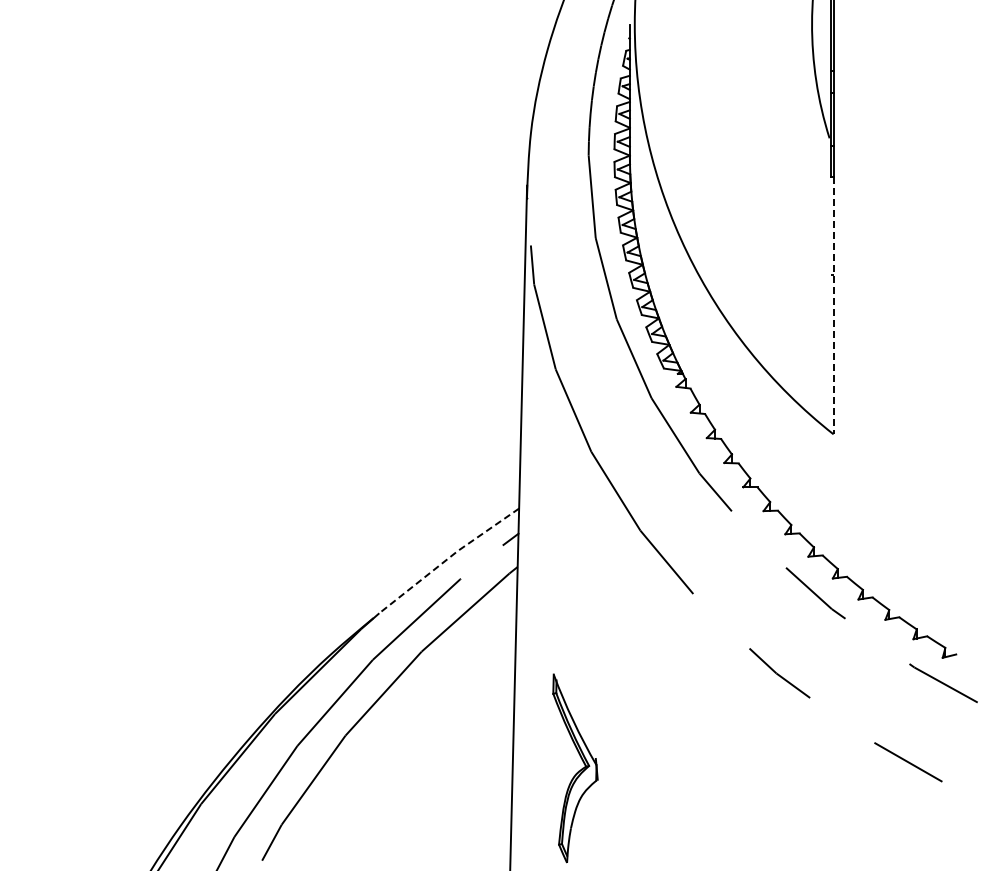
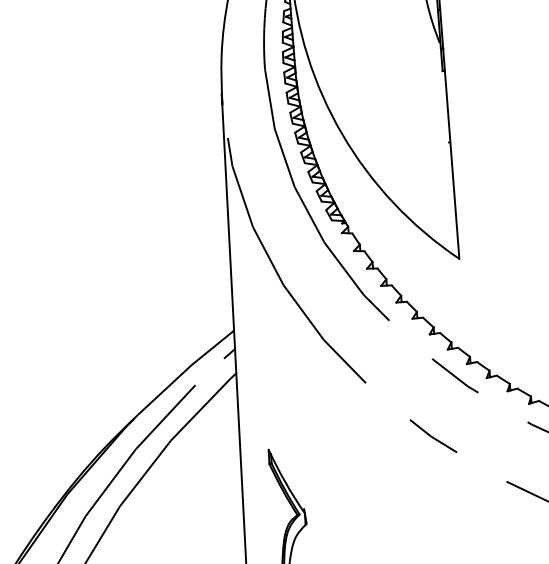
line: (833, 305) -> (452, 164), dashed -> solid
line: (447, 558) -> (184, 371), dashed -> solid

